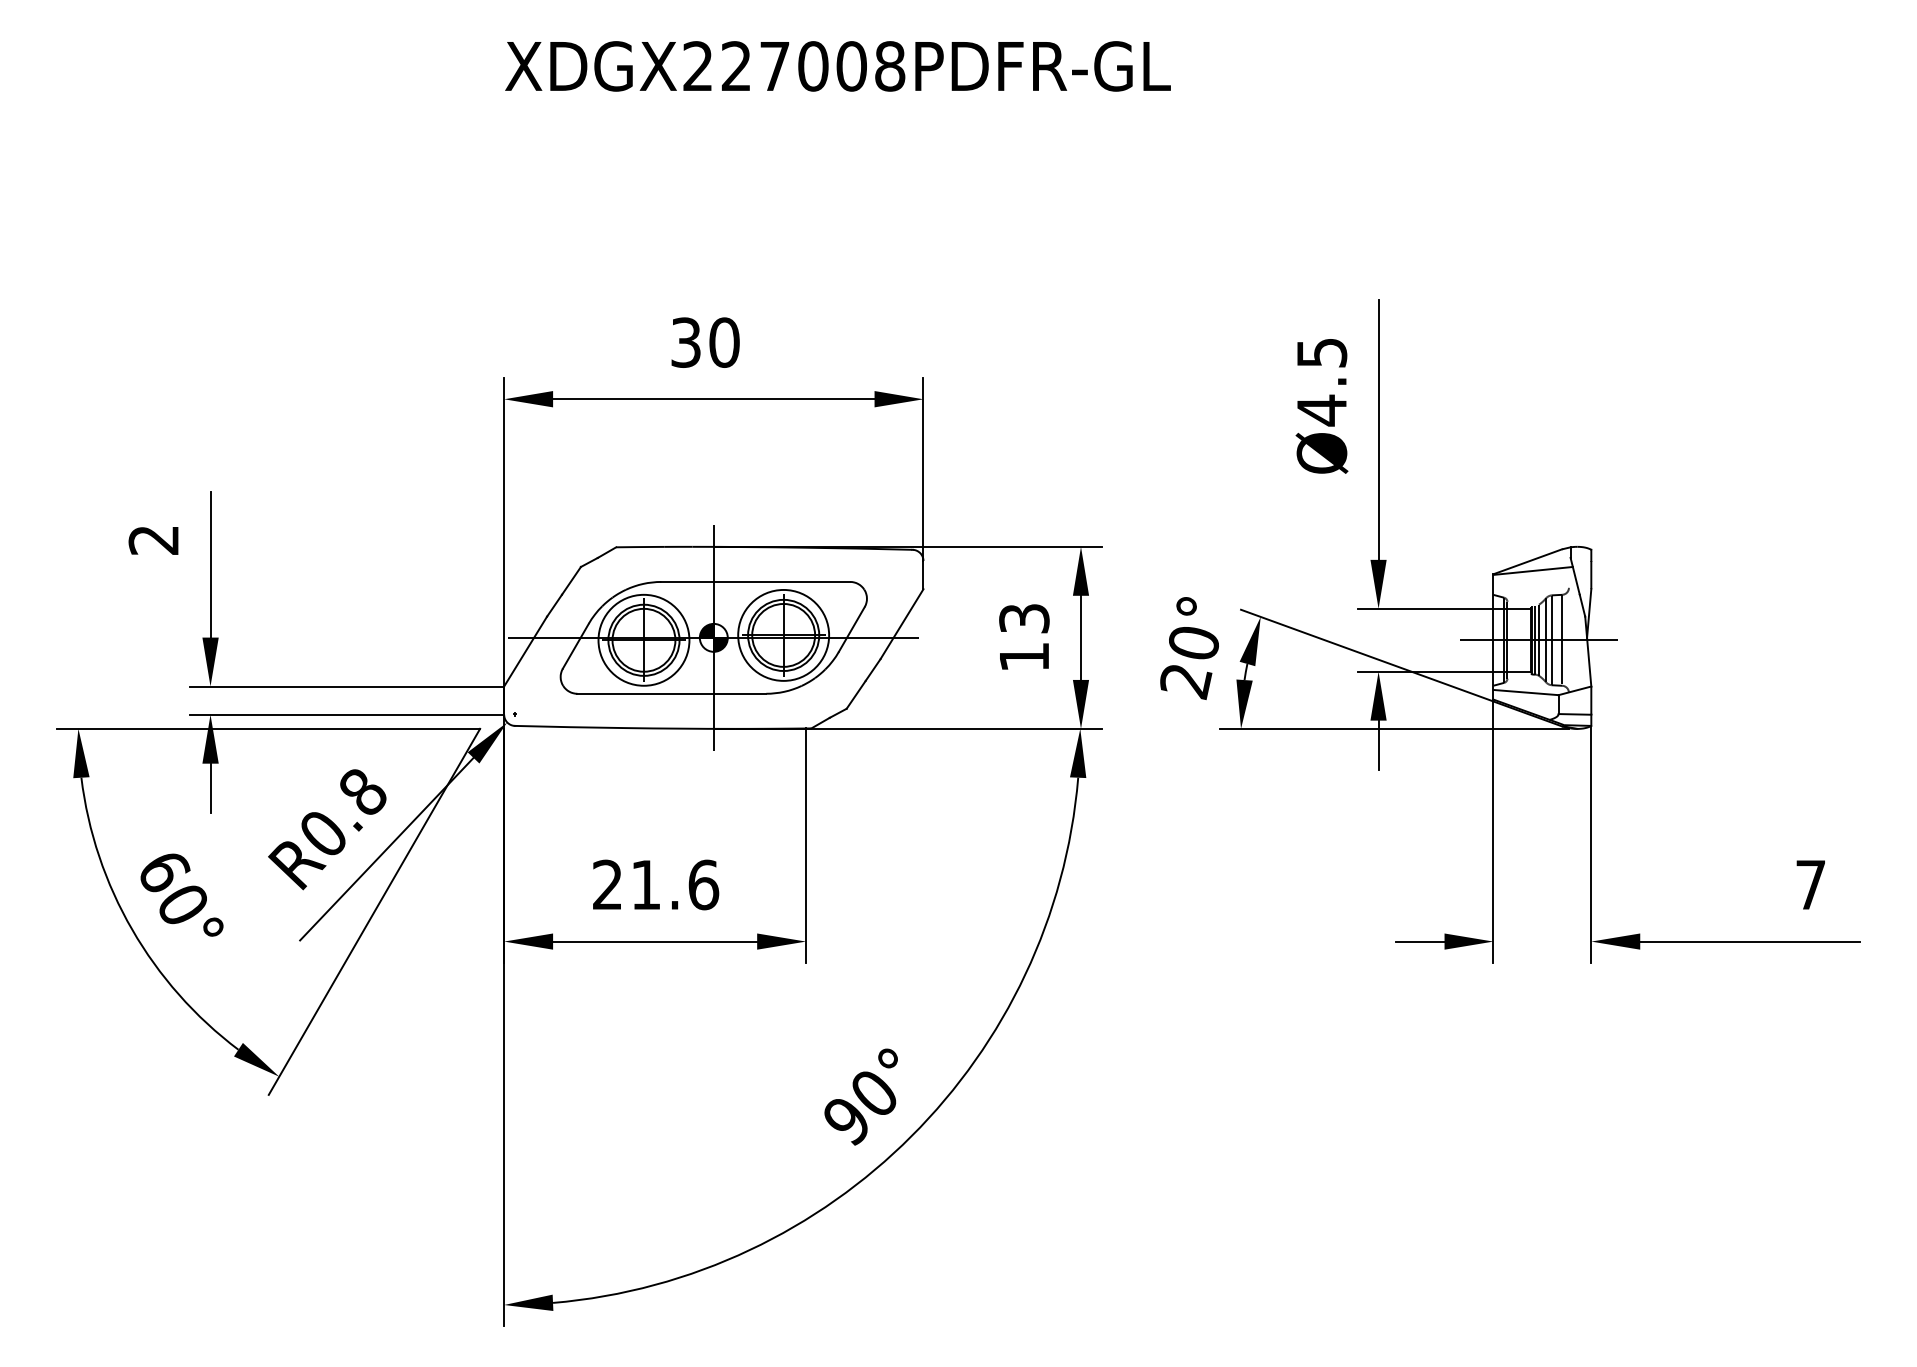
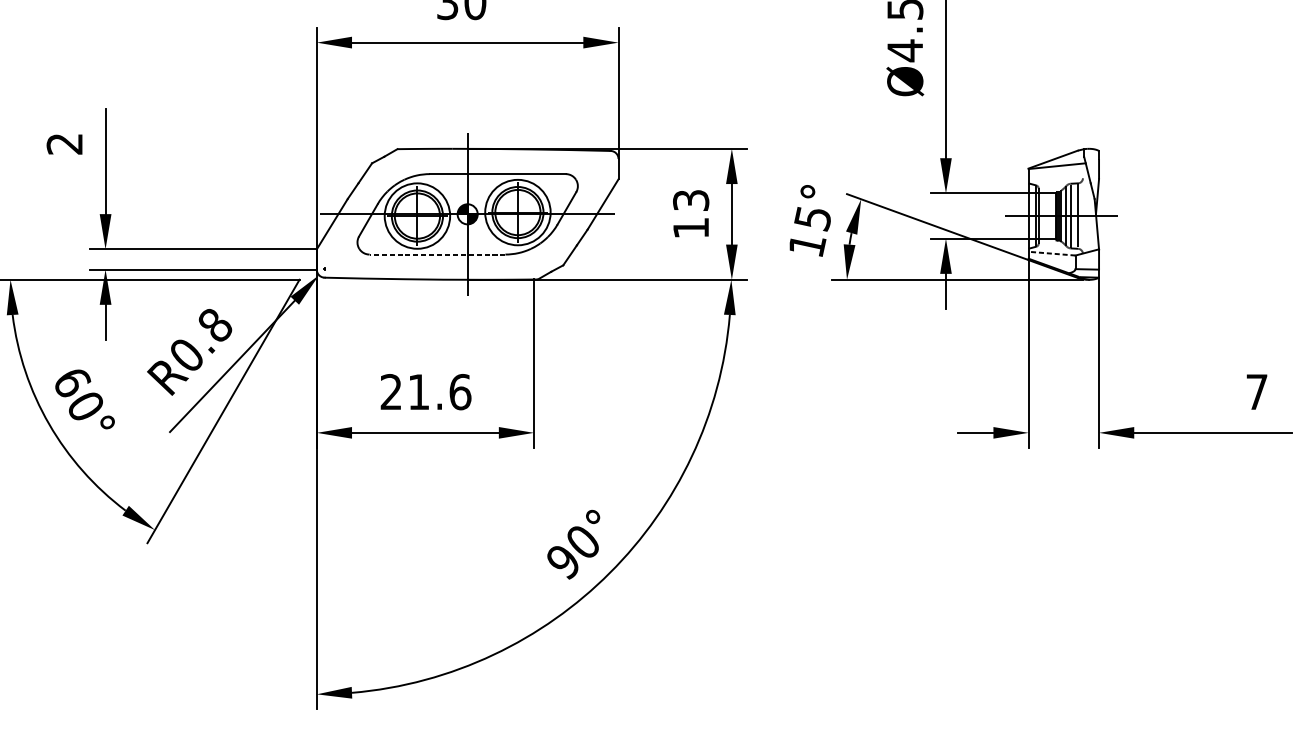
text: (1189, 663) -> (809, 232), 20° -> 15°
line: (1526, 692) -> (1052, 253), solid -> dashed
line: (671, 693) -> (437, 254), solid -> dashed

